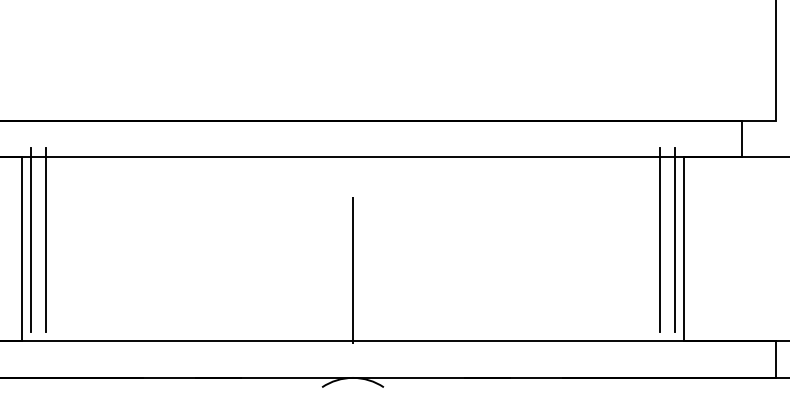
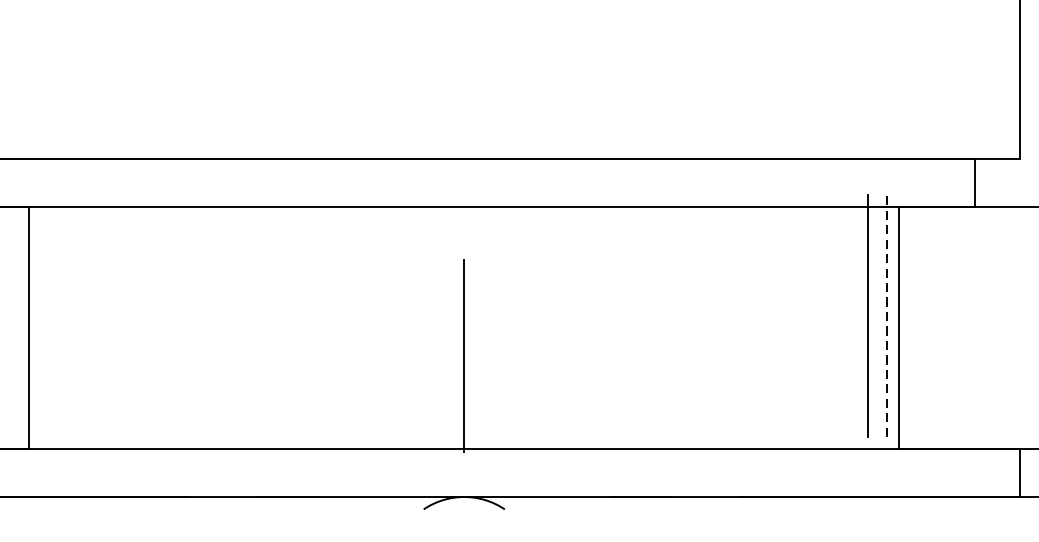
line: (31, 240) -> (41, 316), removed
line: (46, 240) -> (61, 316), removed
line: (674, 240) -> (886, 316), solid -> dashed

